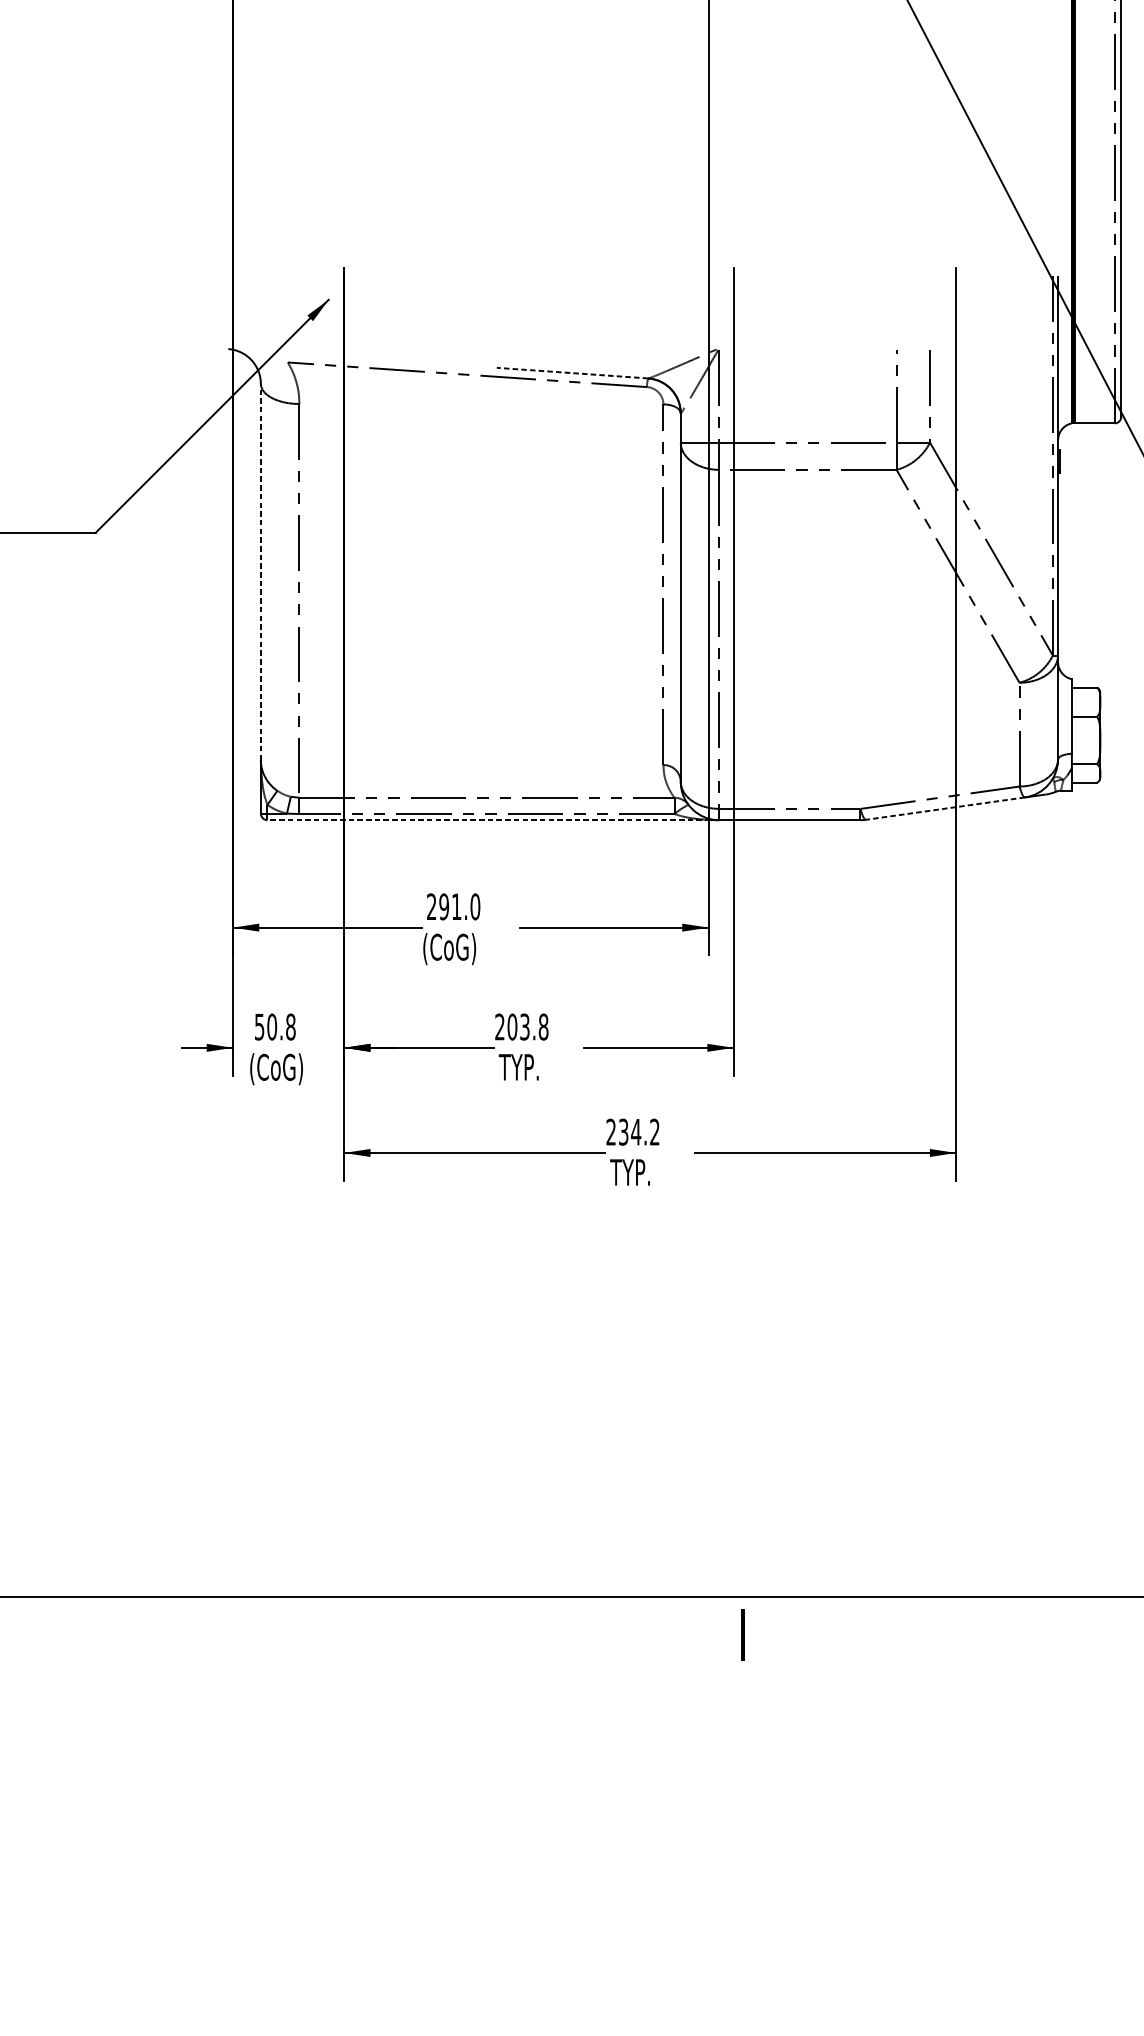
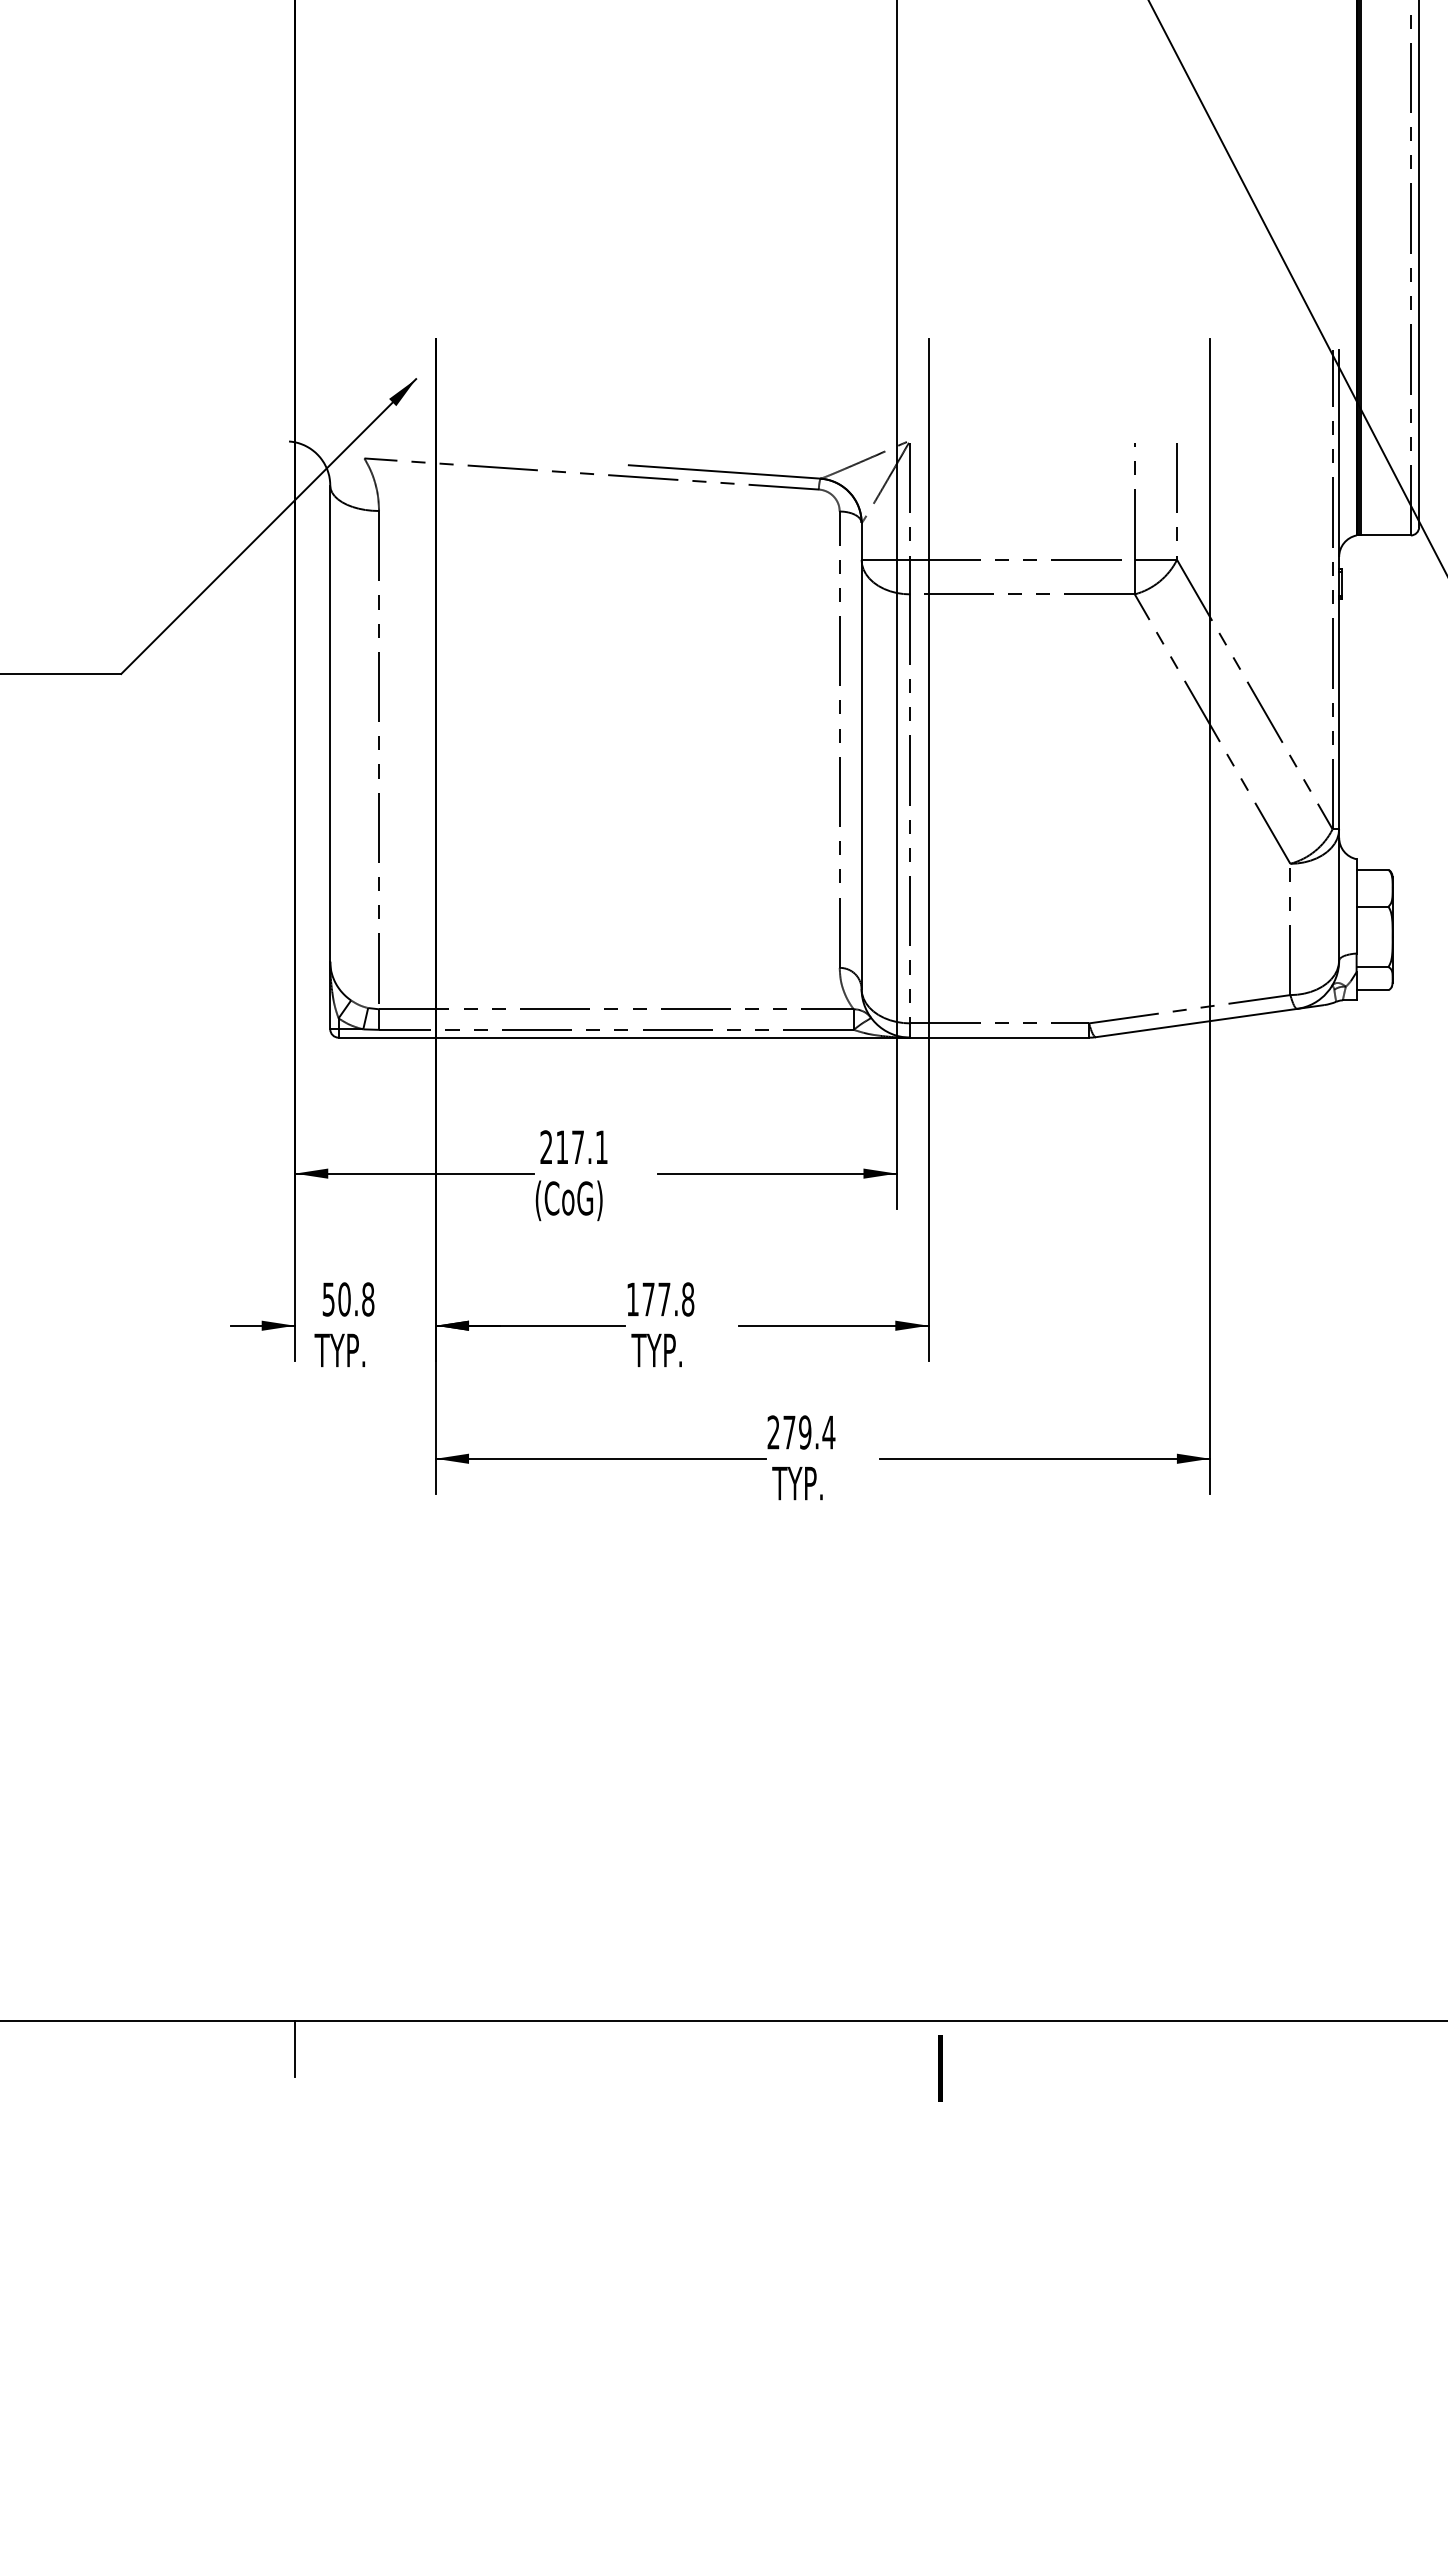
line: (572, 372) -> (724, 471), dashed -> solid
line: (261, 571) -> (330, 723), dashed -> solid
line: (945, 808) -> (1196, 1023), dashed -> solid
line: (493, 820) -> (624, 1037), dashed -> solid
text: (459, 906) -> (581, 1147), 291.0 -> 217.1
text: (512, 1027) -> (648, 1299), 203.8 -> 177.8
text: (275, 1068) -> (348, 1352), (CoG) -> TYP.
text: (639, 1132) -> (809, 1432), 234.2 -> 279.4
line: (233, 1618) -> (295, 2048), added

